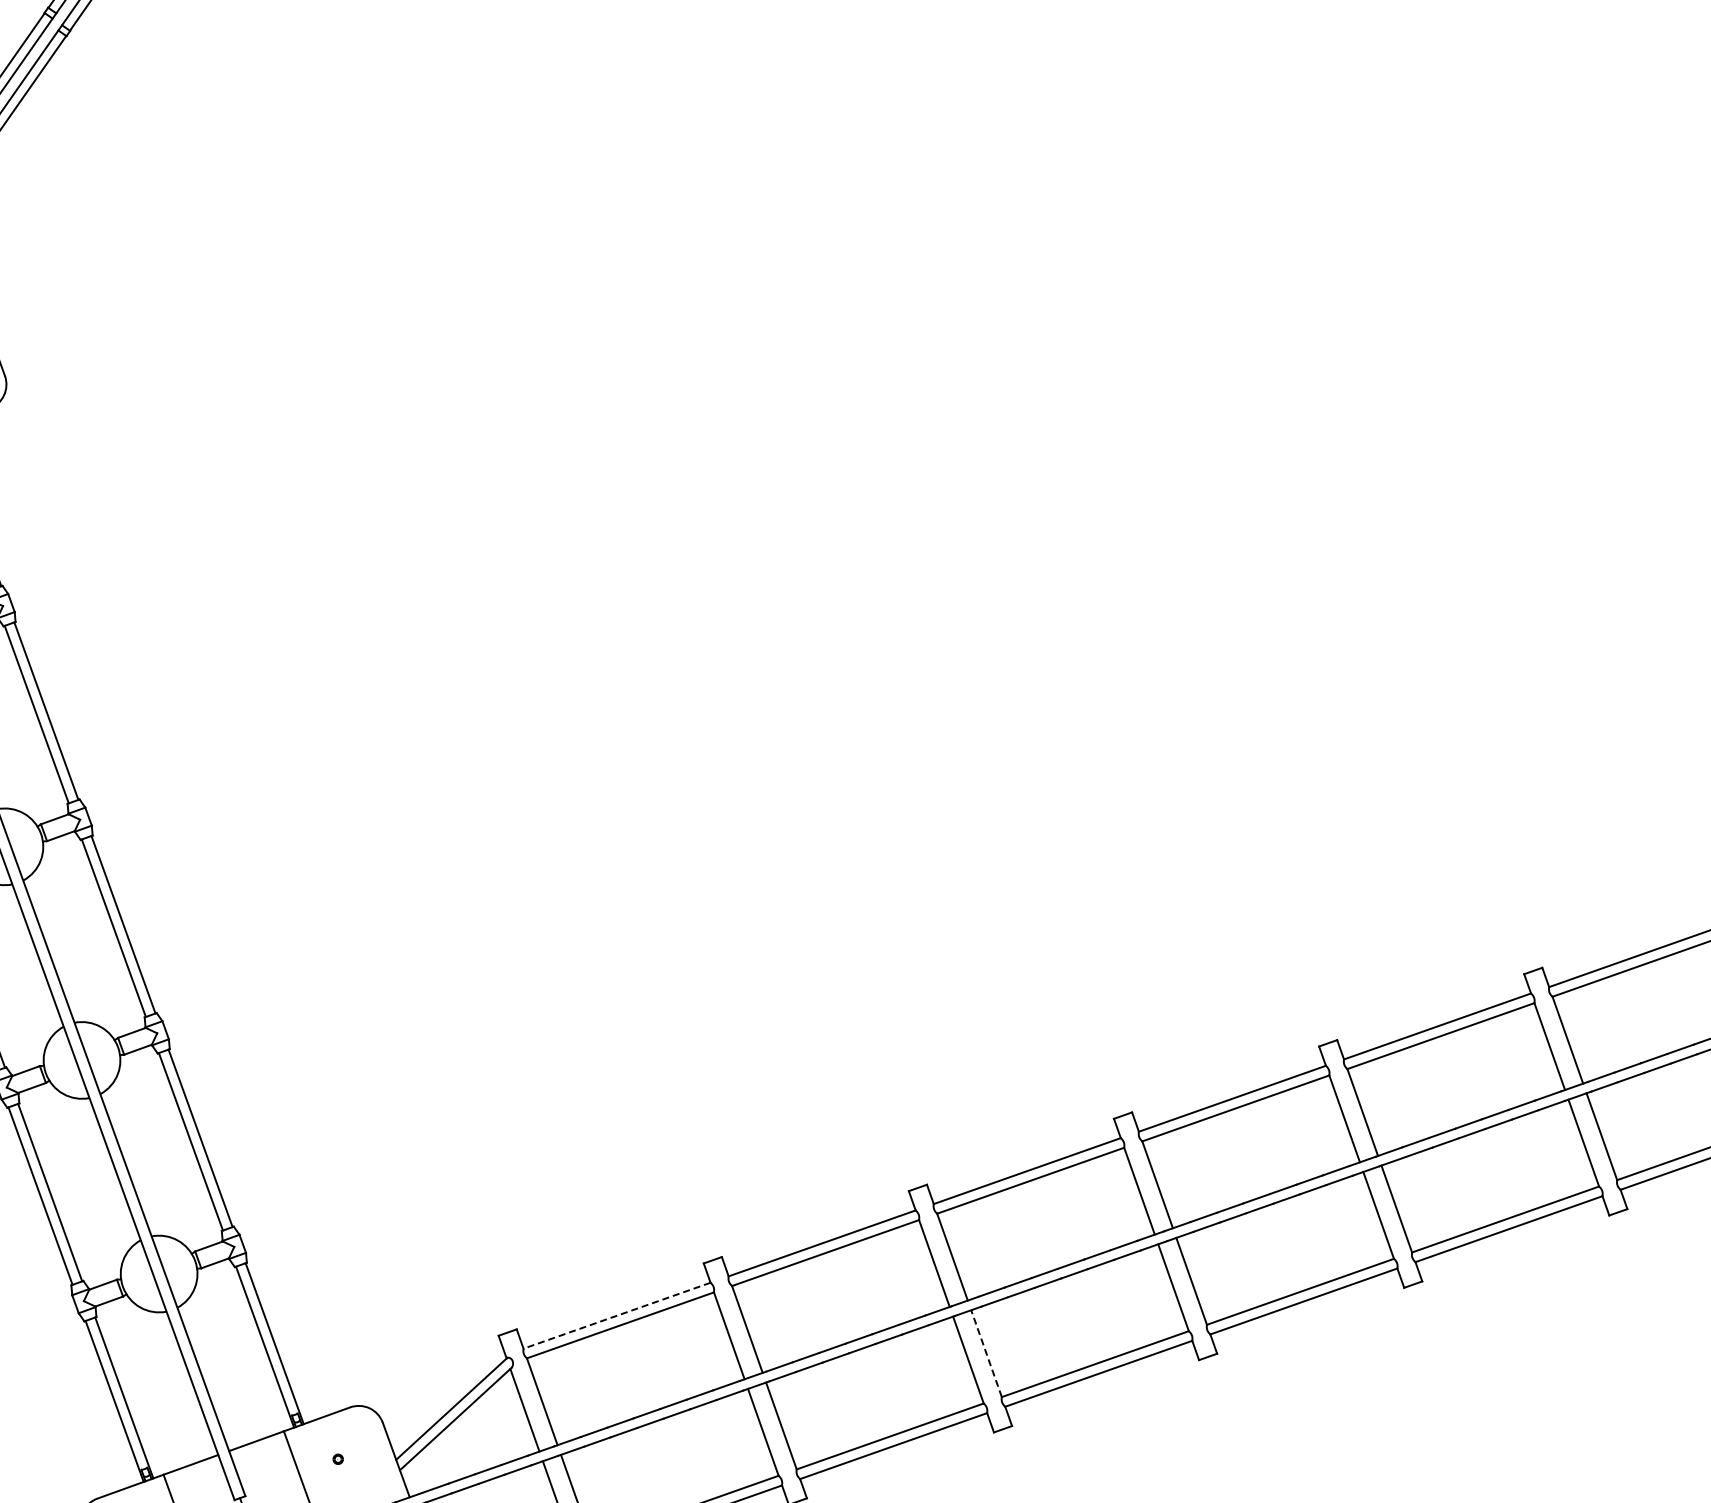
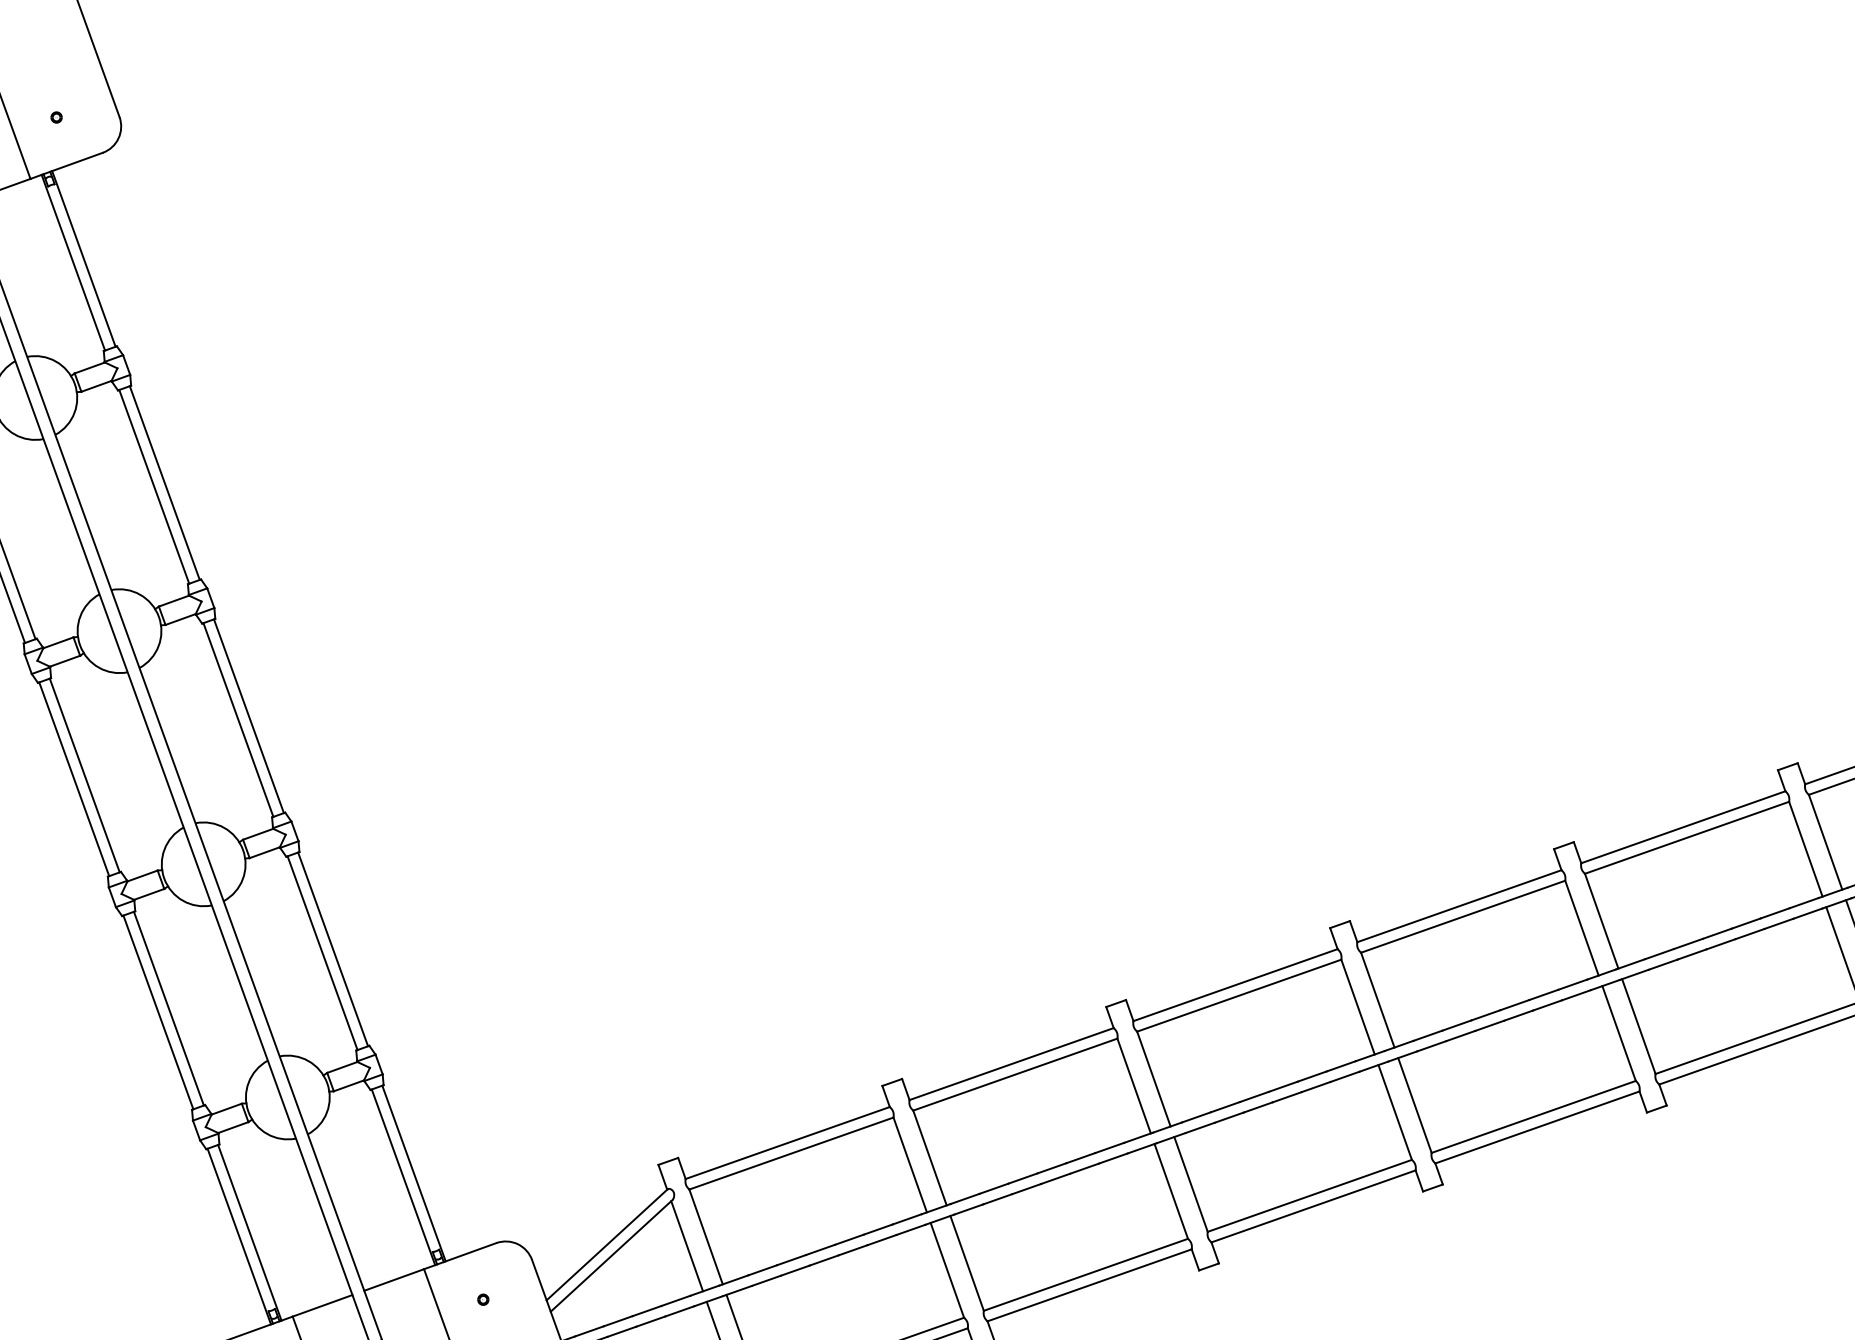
line: (616, 1315) -> (787, 1142), dashed -> solid
line: (986, 1353) -> (1191, 1184), dashed -> solid

